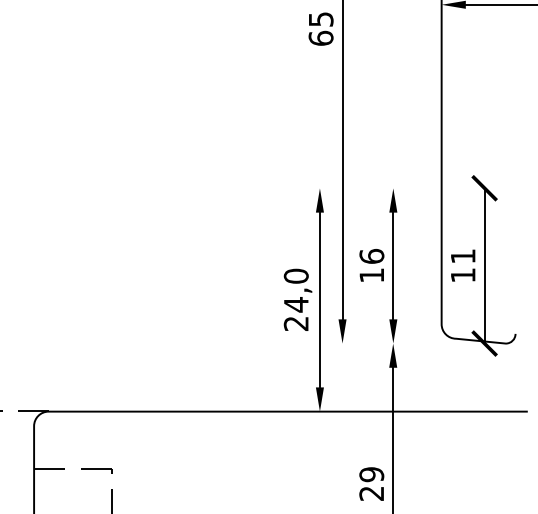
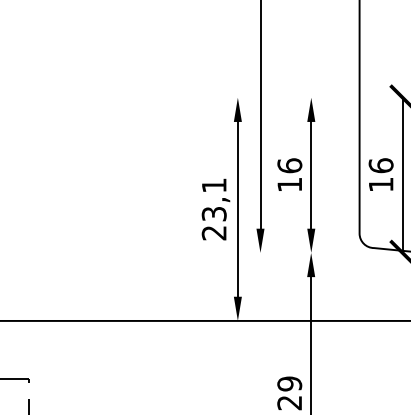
text: (462, 255) -> (380, 164), 11 -> 16
text: (295, 290) -> (213, 199), 24,0 -> 23,1

